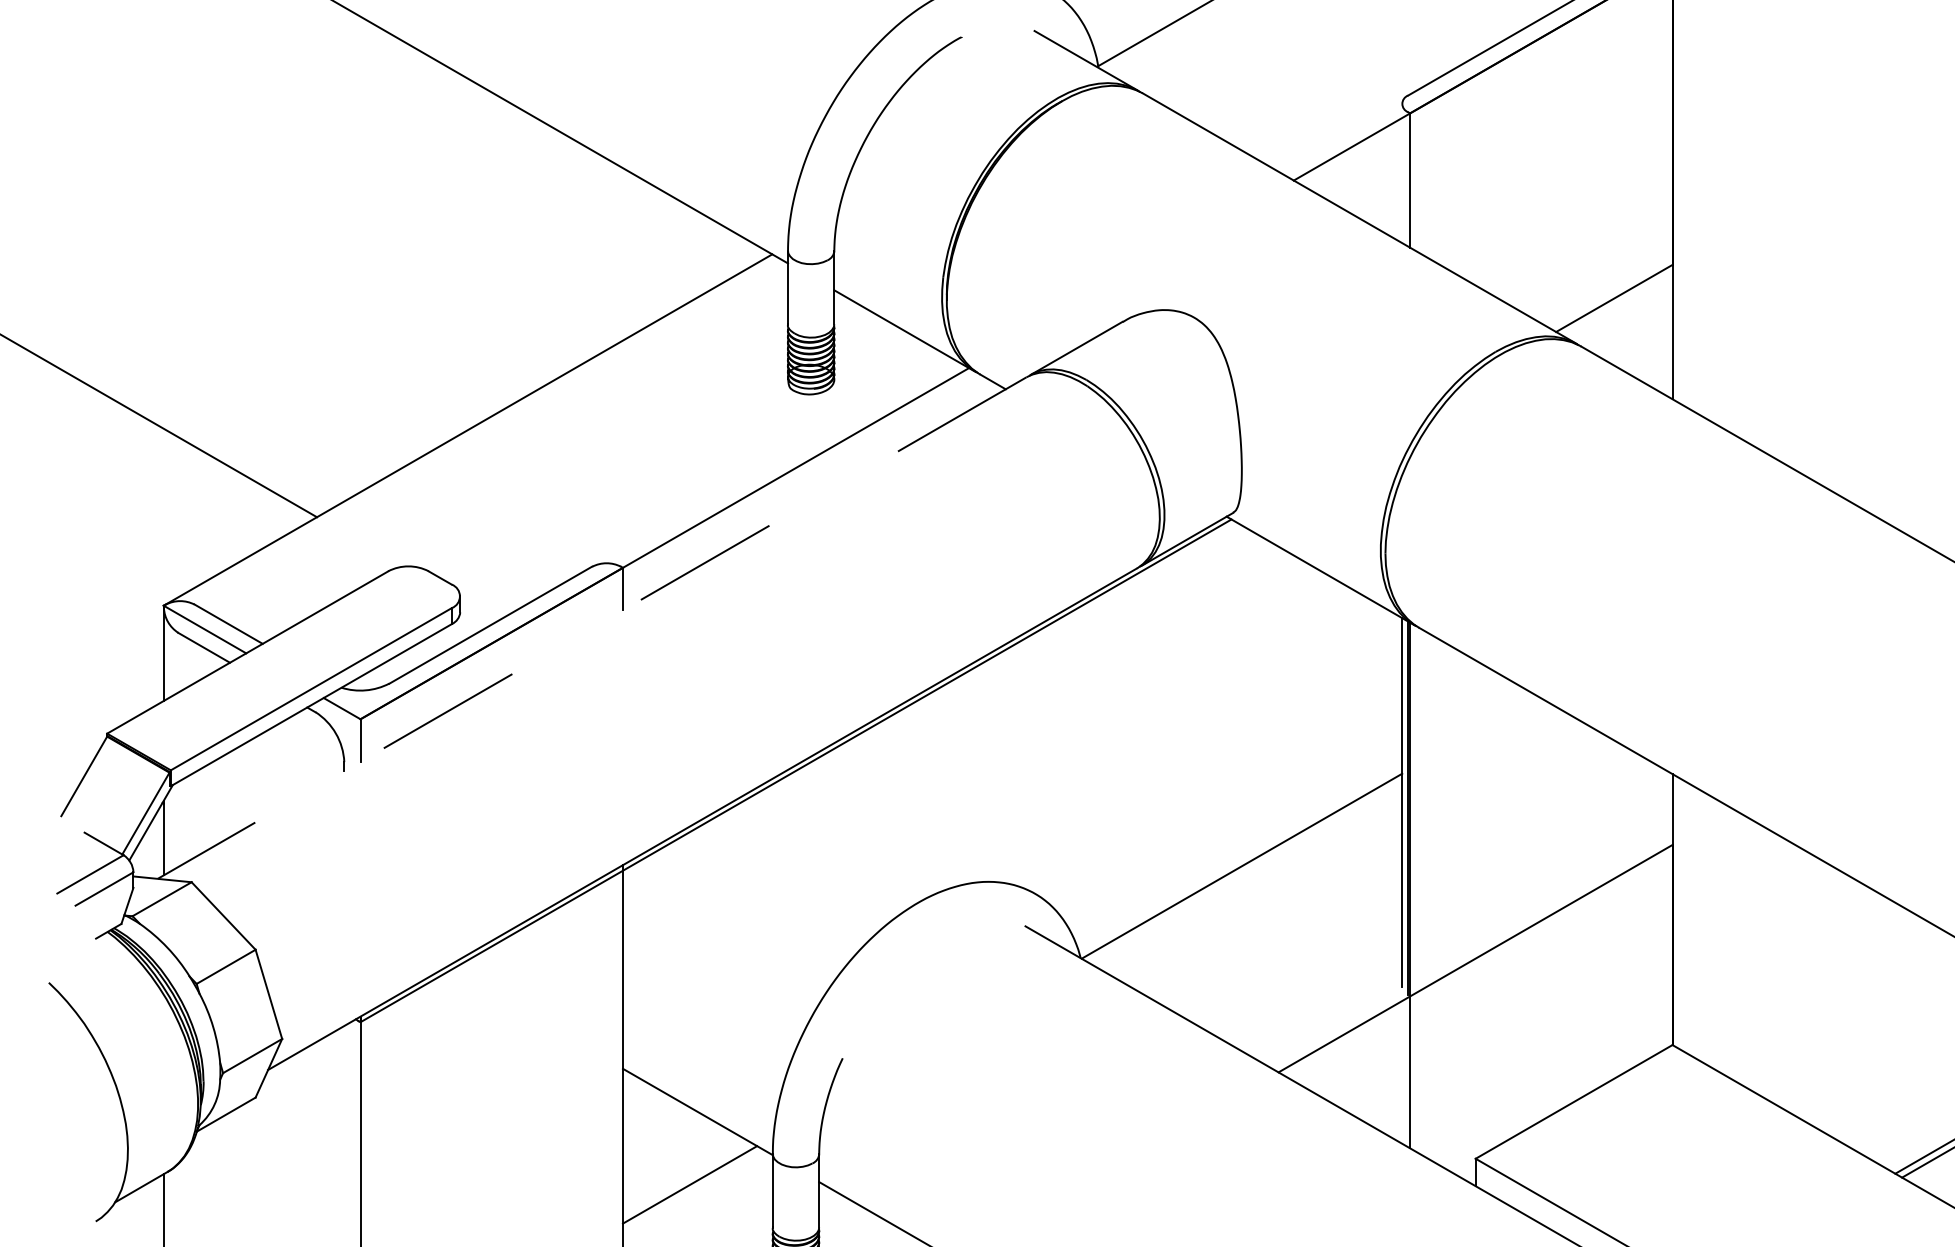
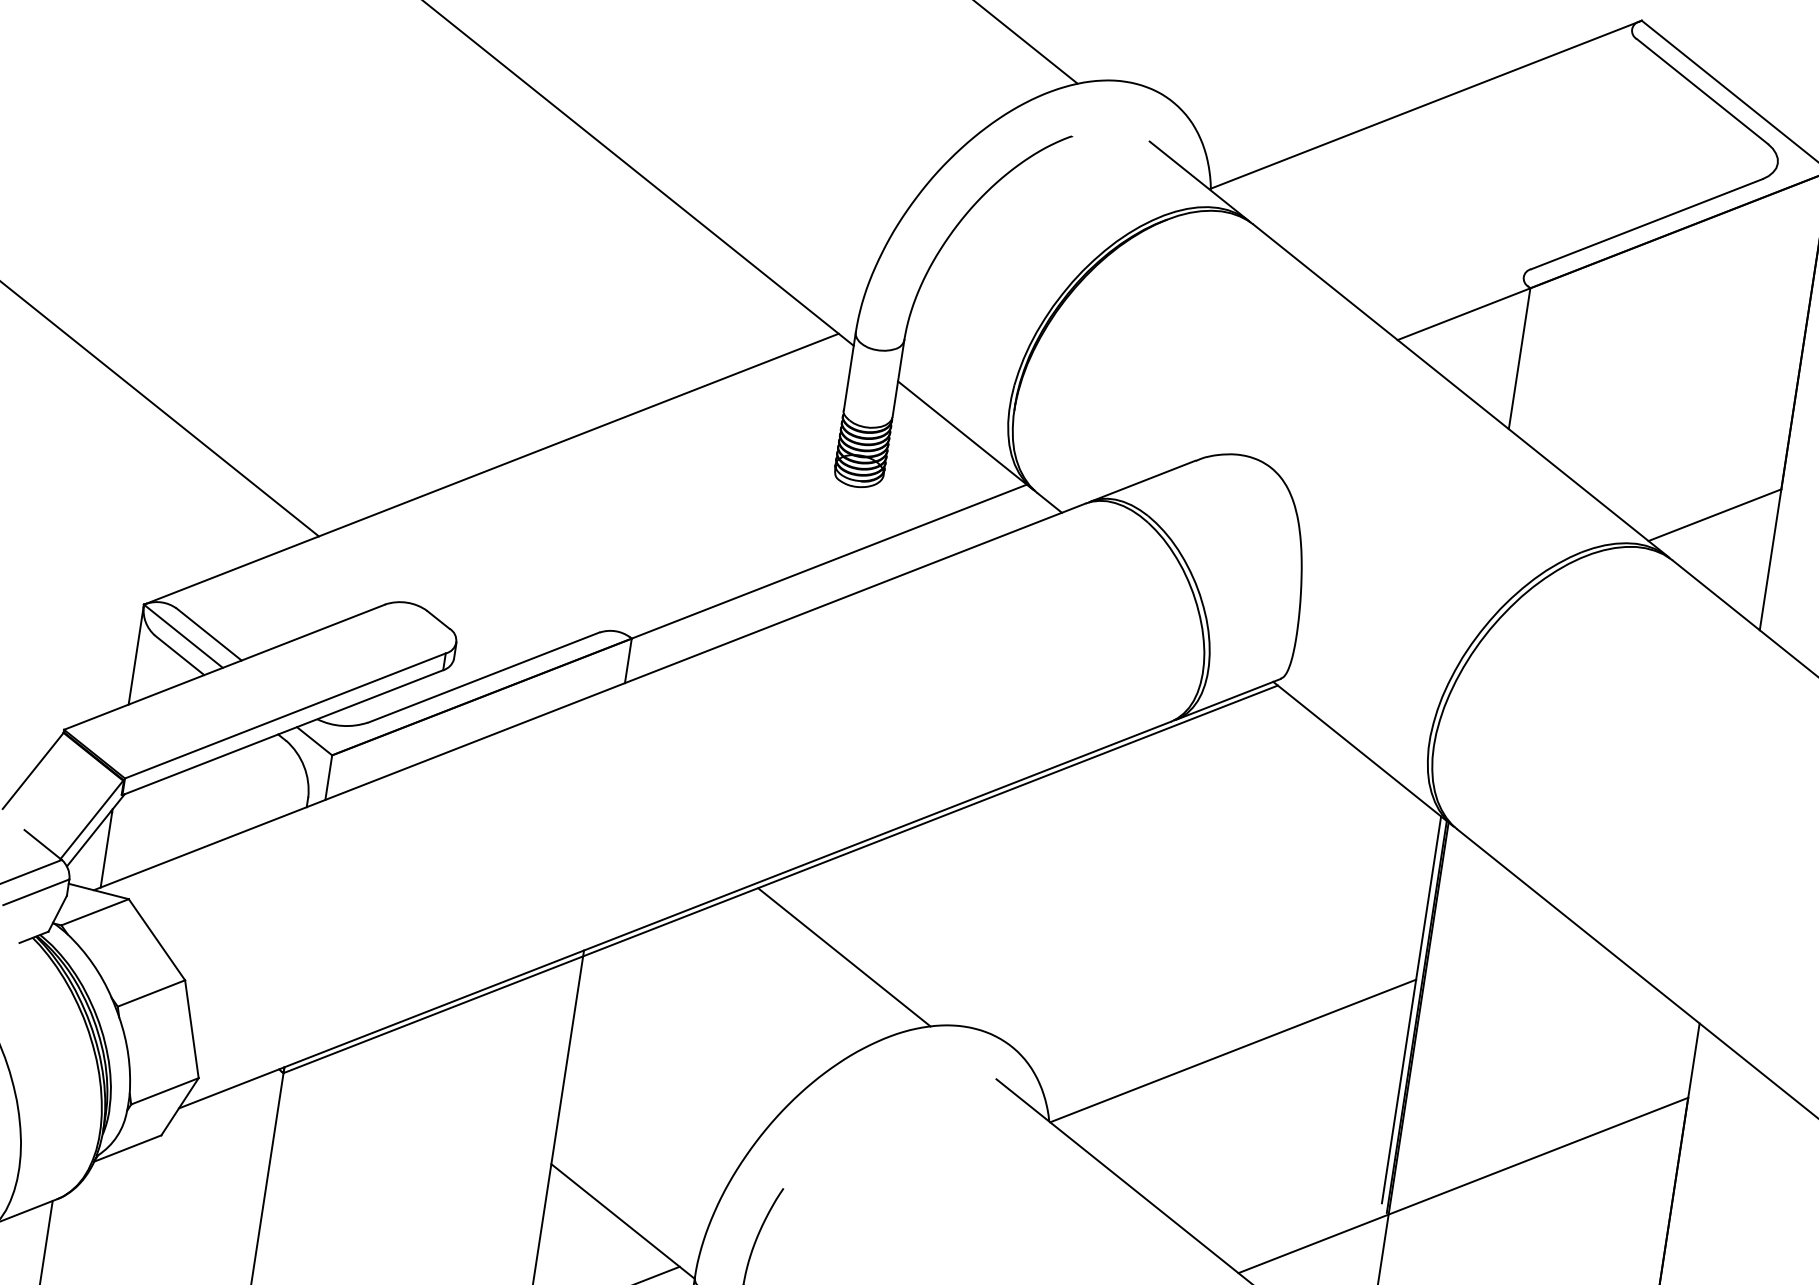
line: (592, 628) -> (590, 697), dashed -> solid
line: (866, 834) -> (844, 957), added

